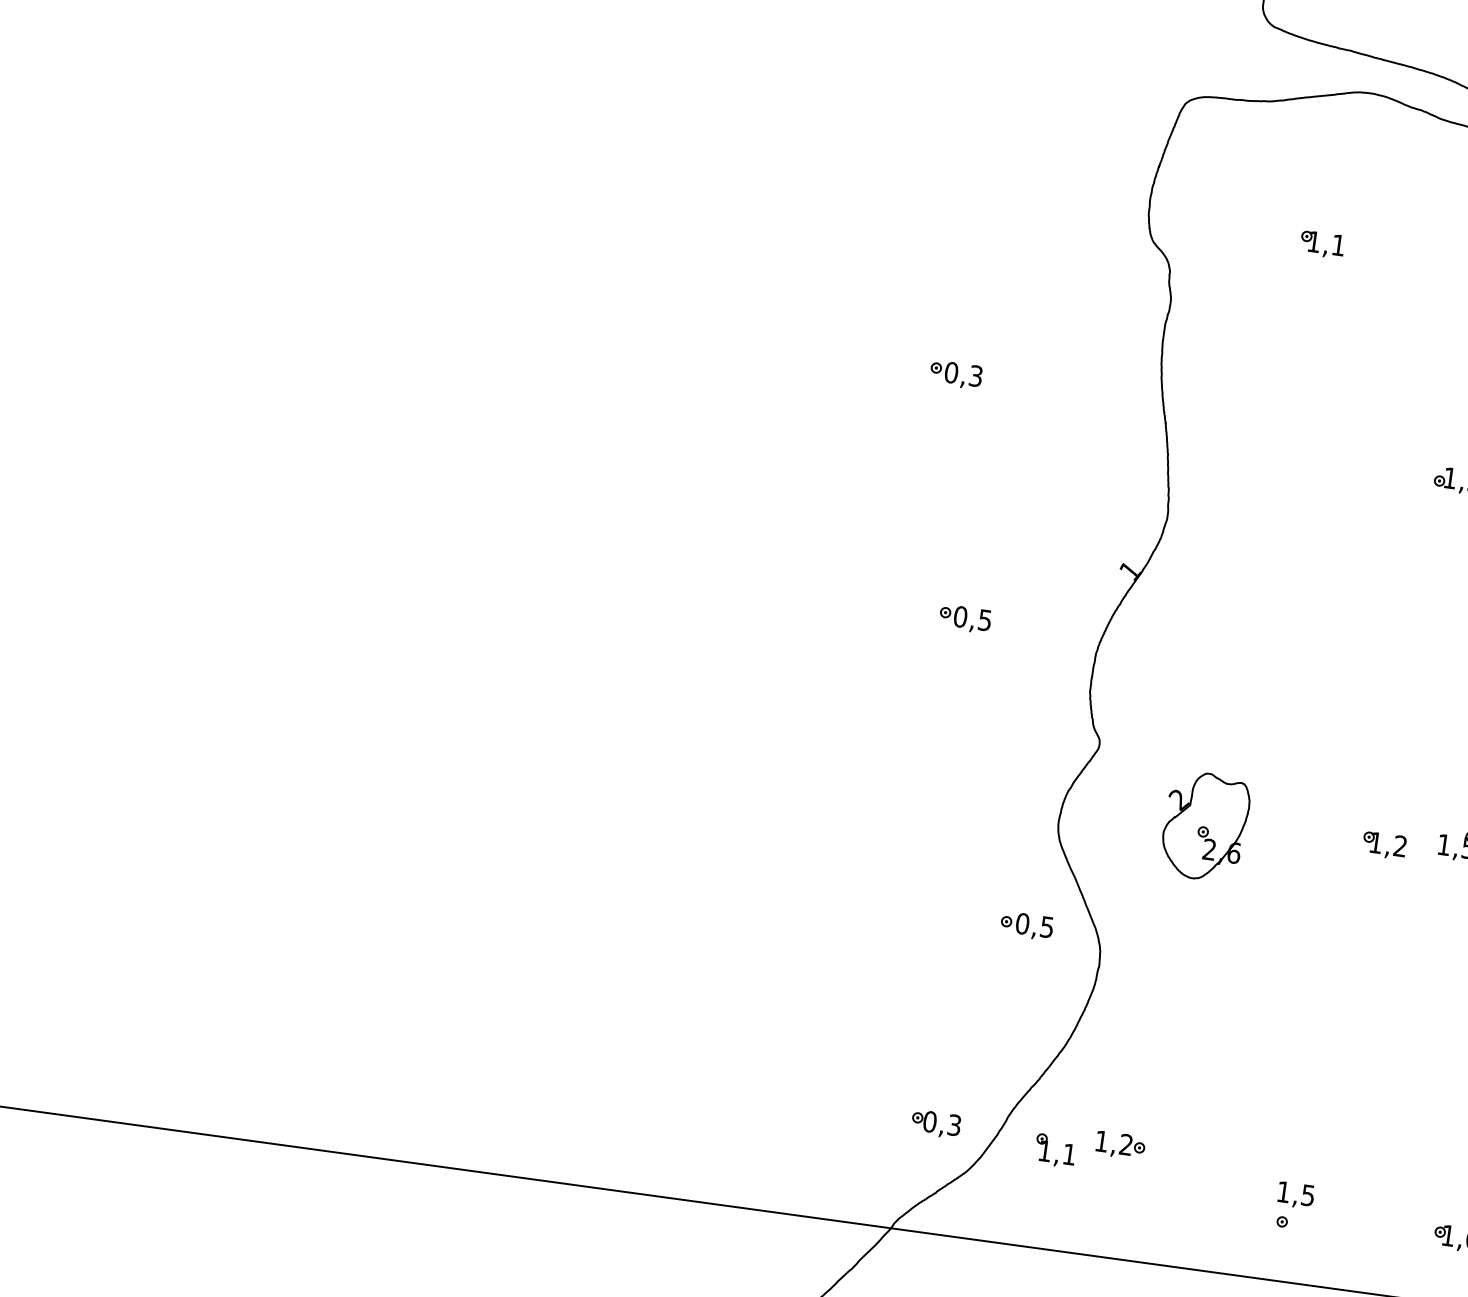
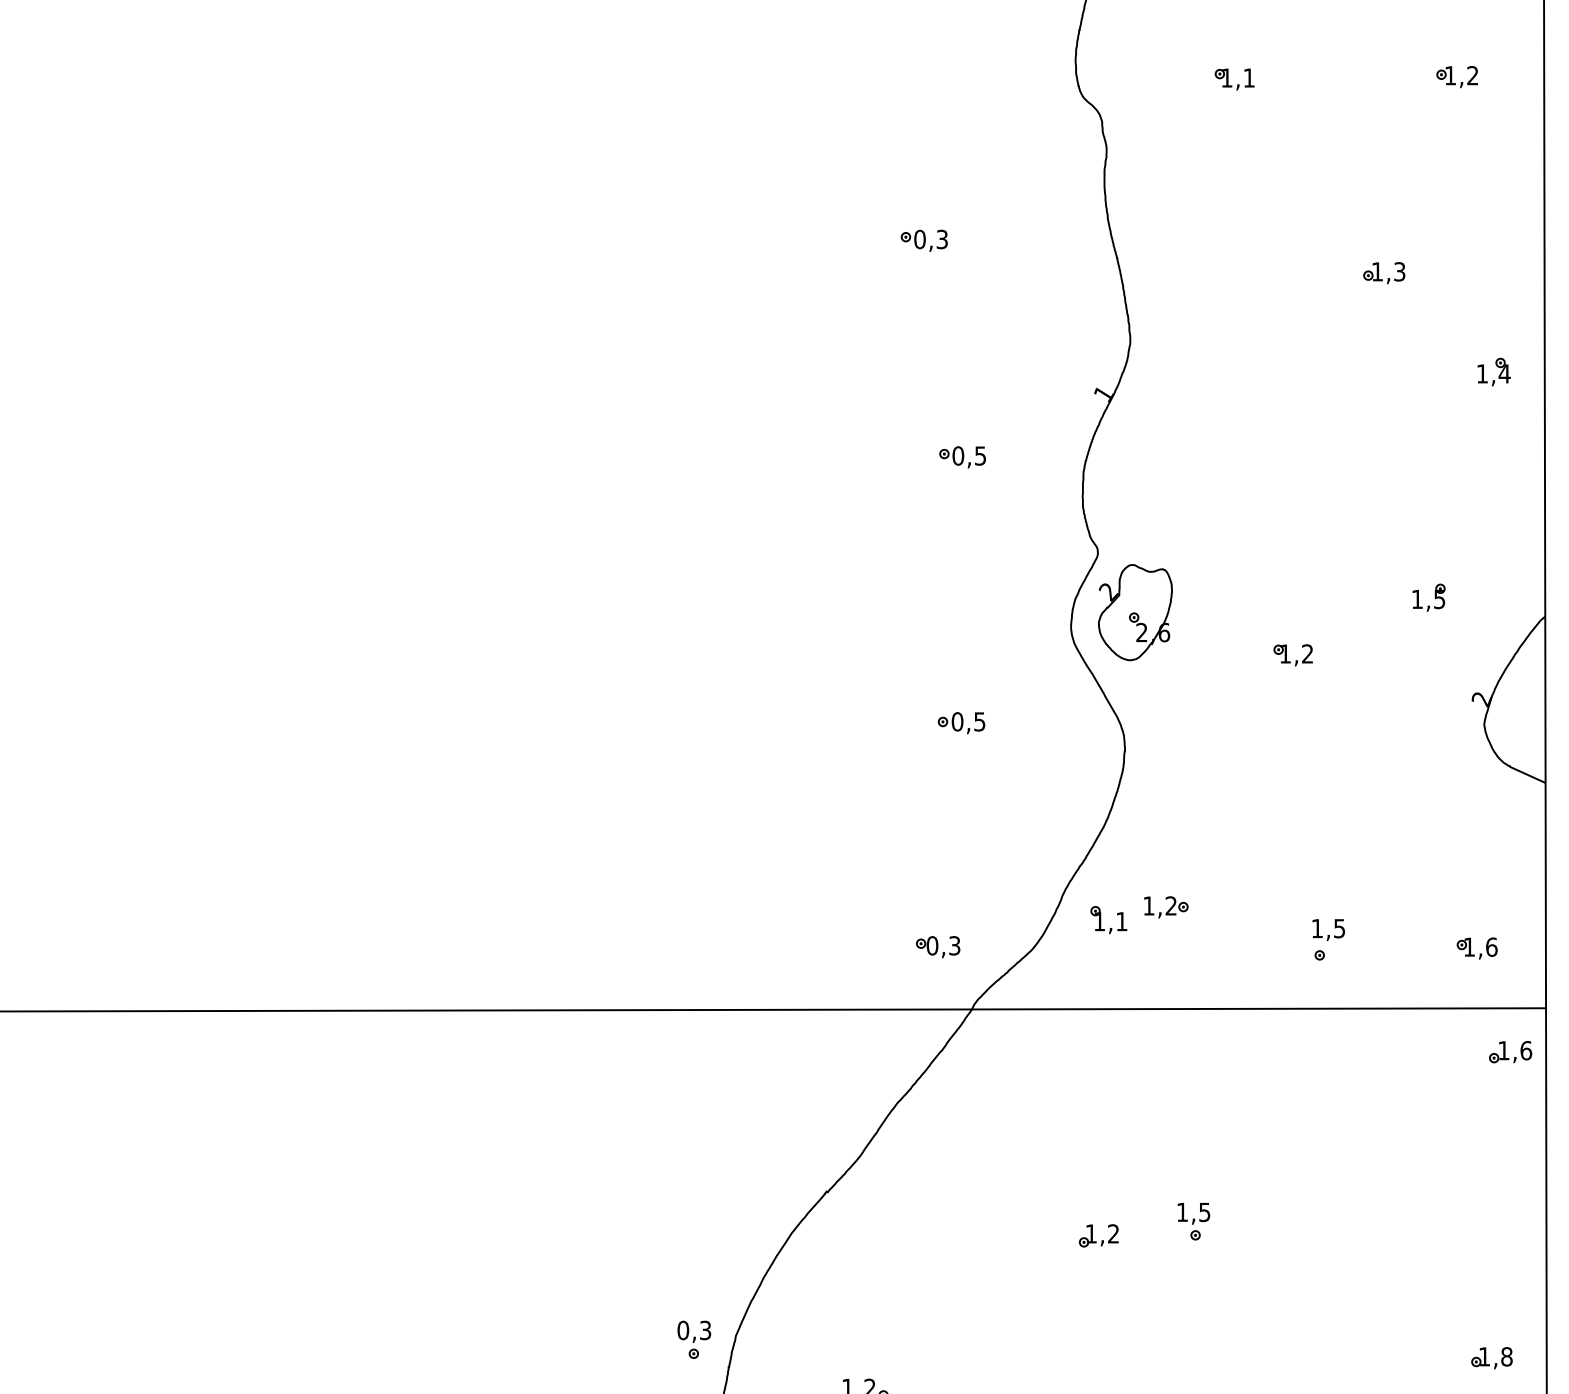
part: (1205, 826) -> (1135, 612), moved
part: (1383, 845) -> (1292, 655), moved
part: (1026, 926) -> (961, 723), moved
part: (936, 1124) -> (938, 947), moved

